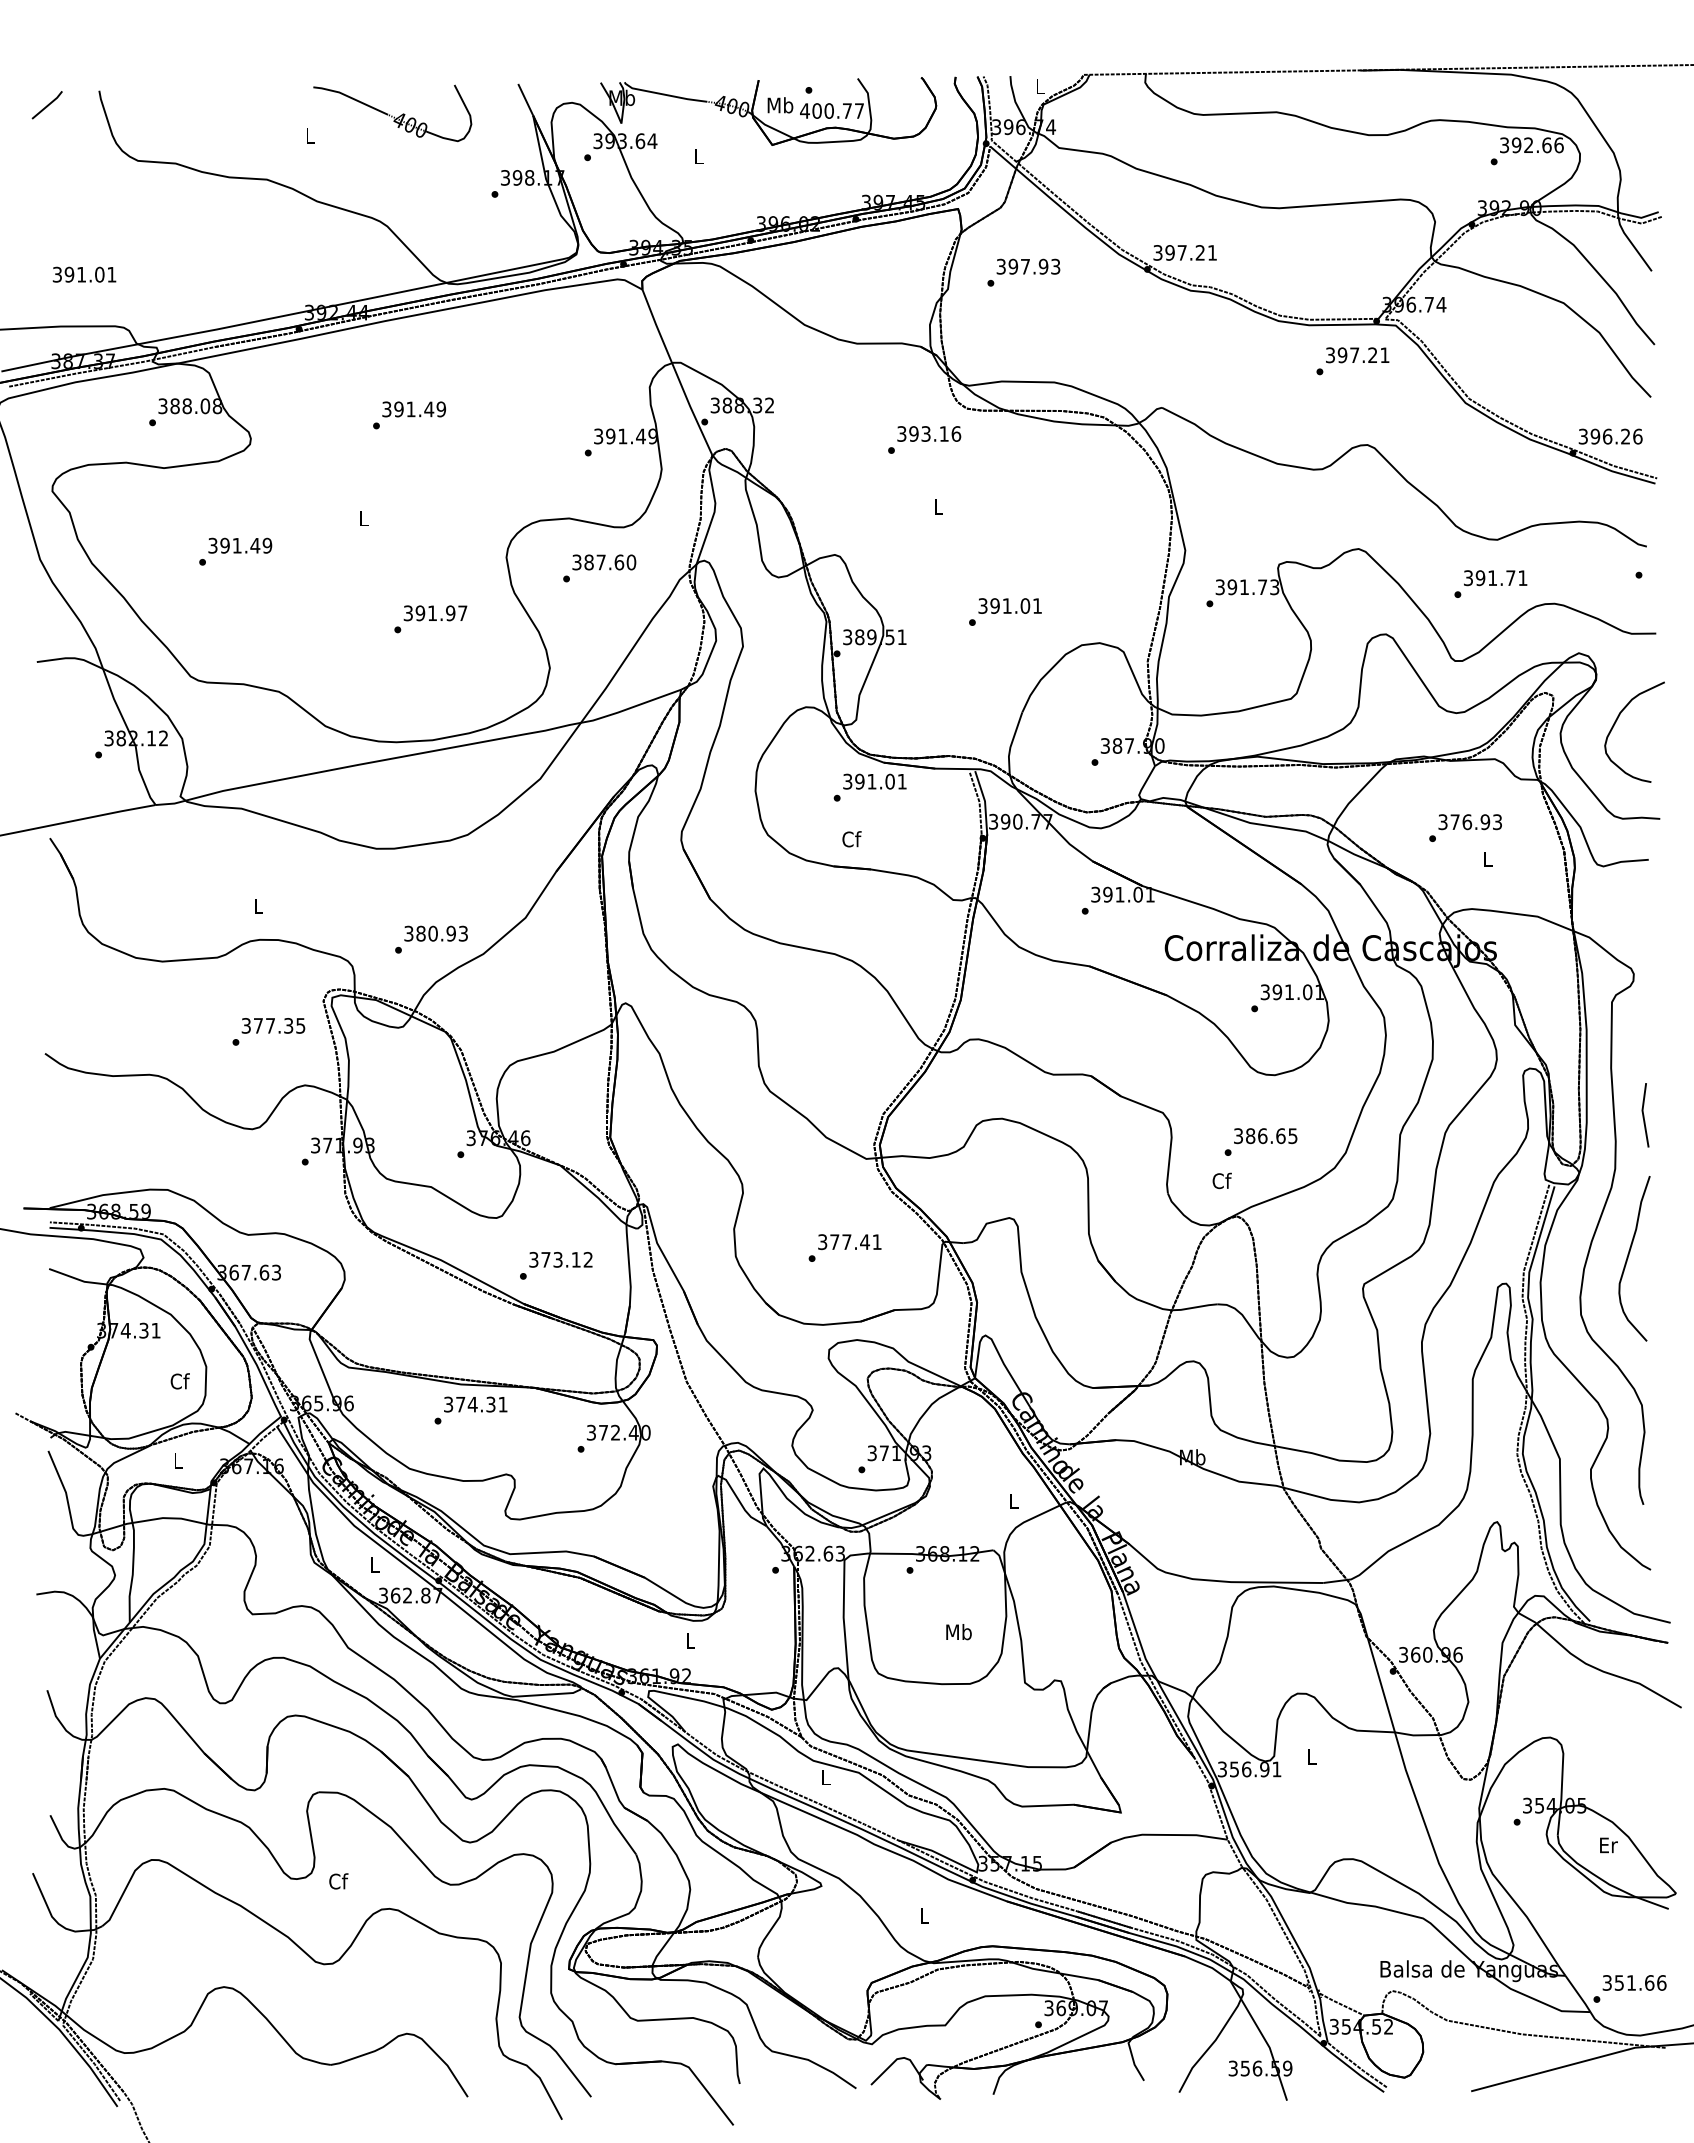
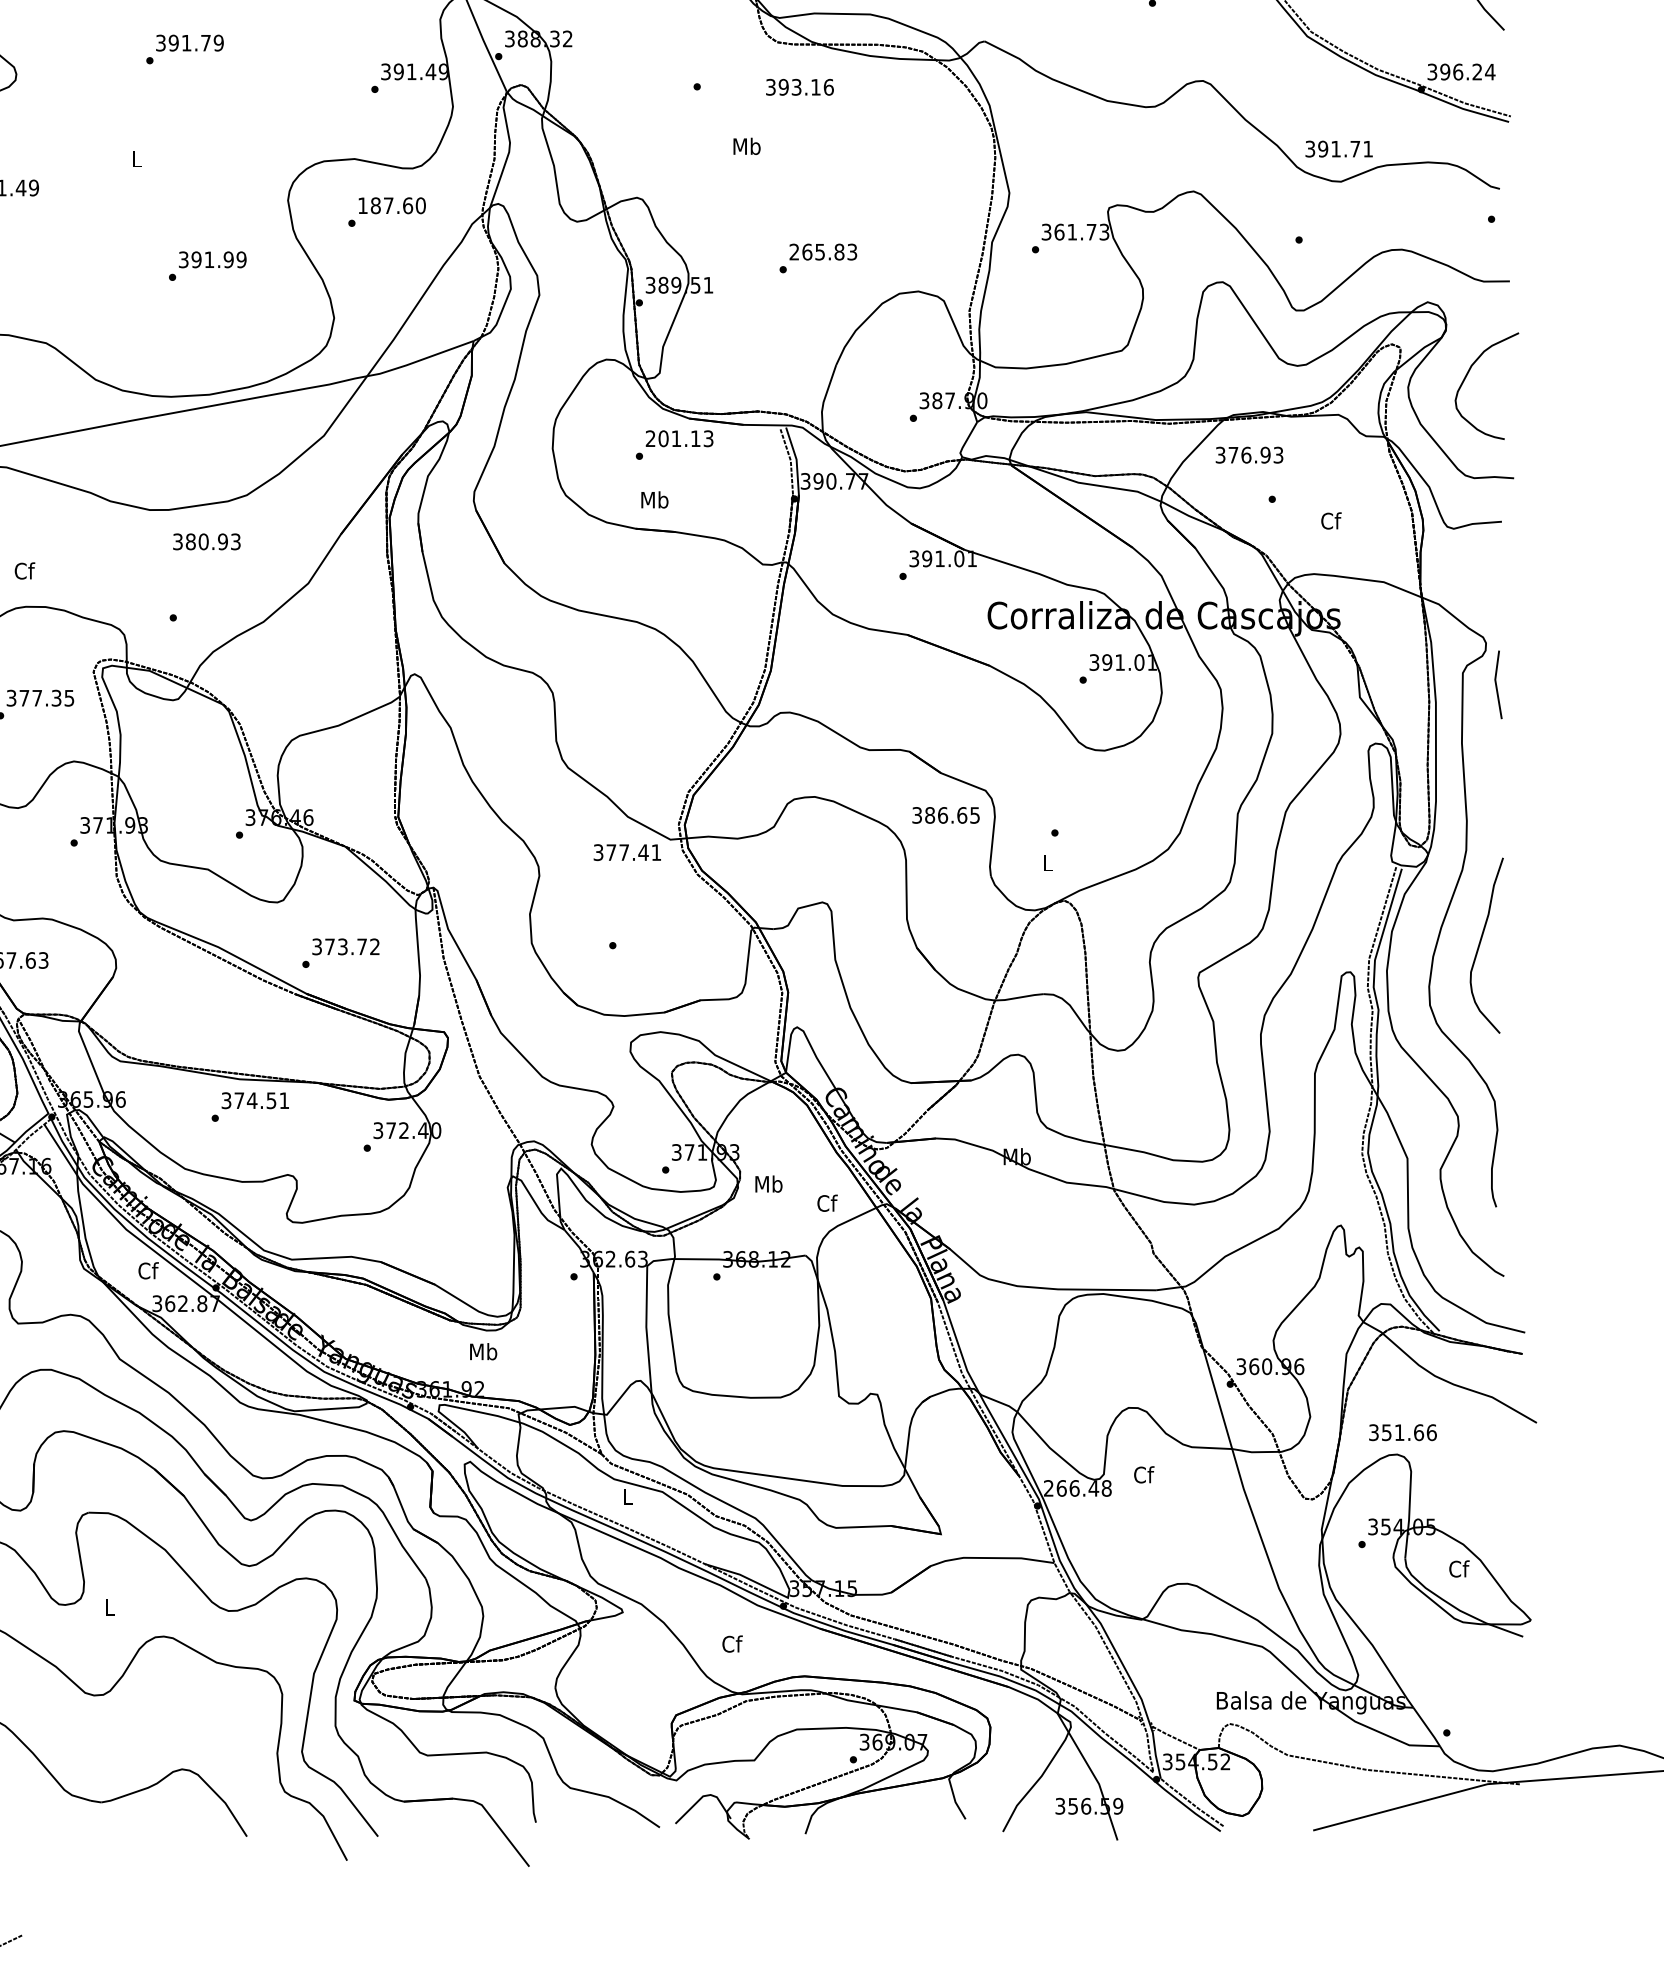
text: (429, 409) -> (206, 43), 391.49 -> 391.79
text: (929, 433) -> (800, 86), moved
text: (1637, 436) -> (1489, 71), 396.26 -> 396.24
text: (938, 506) -> (747, 146), L -> Mb
text: (576, 562) -> (362, 205), 387.60 -> 187.60
text: (1495, 578) -> (1339, 149), moved
text: (1232, 587) -> (1059, 232), 391.73 -> 361.73
text: (1009, 605) -> (822, 251), 391.01 -> 265.83
text: (462, 613) -> (241, 260), 391.97 -> 391.99
text: (874, 781) -> (679, 438), 391.01 -> 201.13
text: (1469, 822) -> (1248, 455), moved
text: (851, 839) -> (654, 500), Cf -> Mb
text: (1487, 858) -> (1330, 520), L -> Cf
text: (258, 906) -> (24, 571), L -> Cf
text: (435, 933) -> (206, 541), moved
line: (1644, 1115) -> (1497, 685), moved
text: (1265, 1136) -> (945, 815), moved
text: (1221, 1180) -> (1047, 862), Cf -> L
text: (849, 1242) -> (627, 852), moved
text: (575, 1259) -> (361, 946), 373.12 -> 373.72
text: (490, 1403) -> (271, 1099), 374.31 -> 374.51
text: (1013, 1501) -> (826, 1203), L -> Cf
text: (374, 1564) -> (147, 1270), L -> Cf
text: (958, 1632) -> (768, 1184), moved
text: (690, 1640) -> (483, 1351), L -> Mb
text: (1311, 1756) -> (1143, 1474), L -> Cf
text: (1249, 1769) -> (1077, 1488), 356.91 -> 266.48
text: (1608, 1845) -> (1459, 1569), Er -> Cf
text: (338, 1881) -> (109, 1607), Cf -> L
text: (924, 1915) -> (732, 1643), L -> Cf
text: (1634, 1982) -> (1402, 1432), moved

